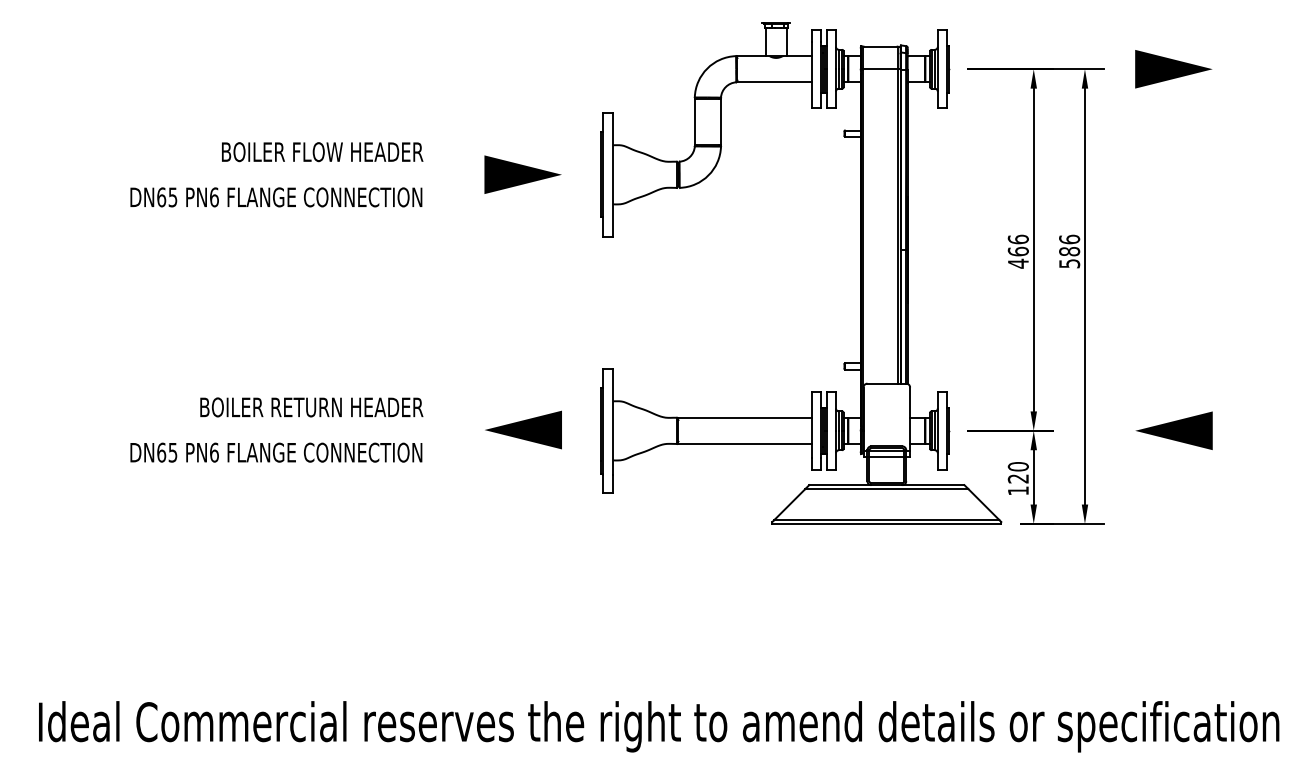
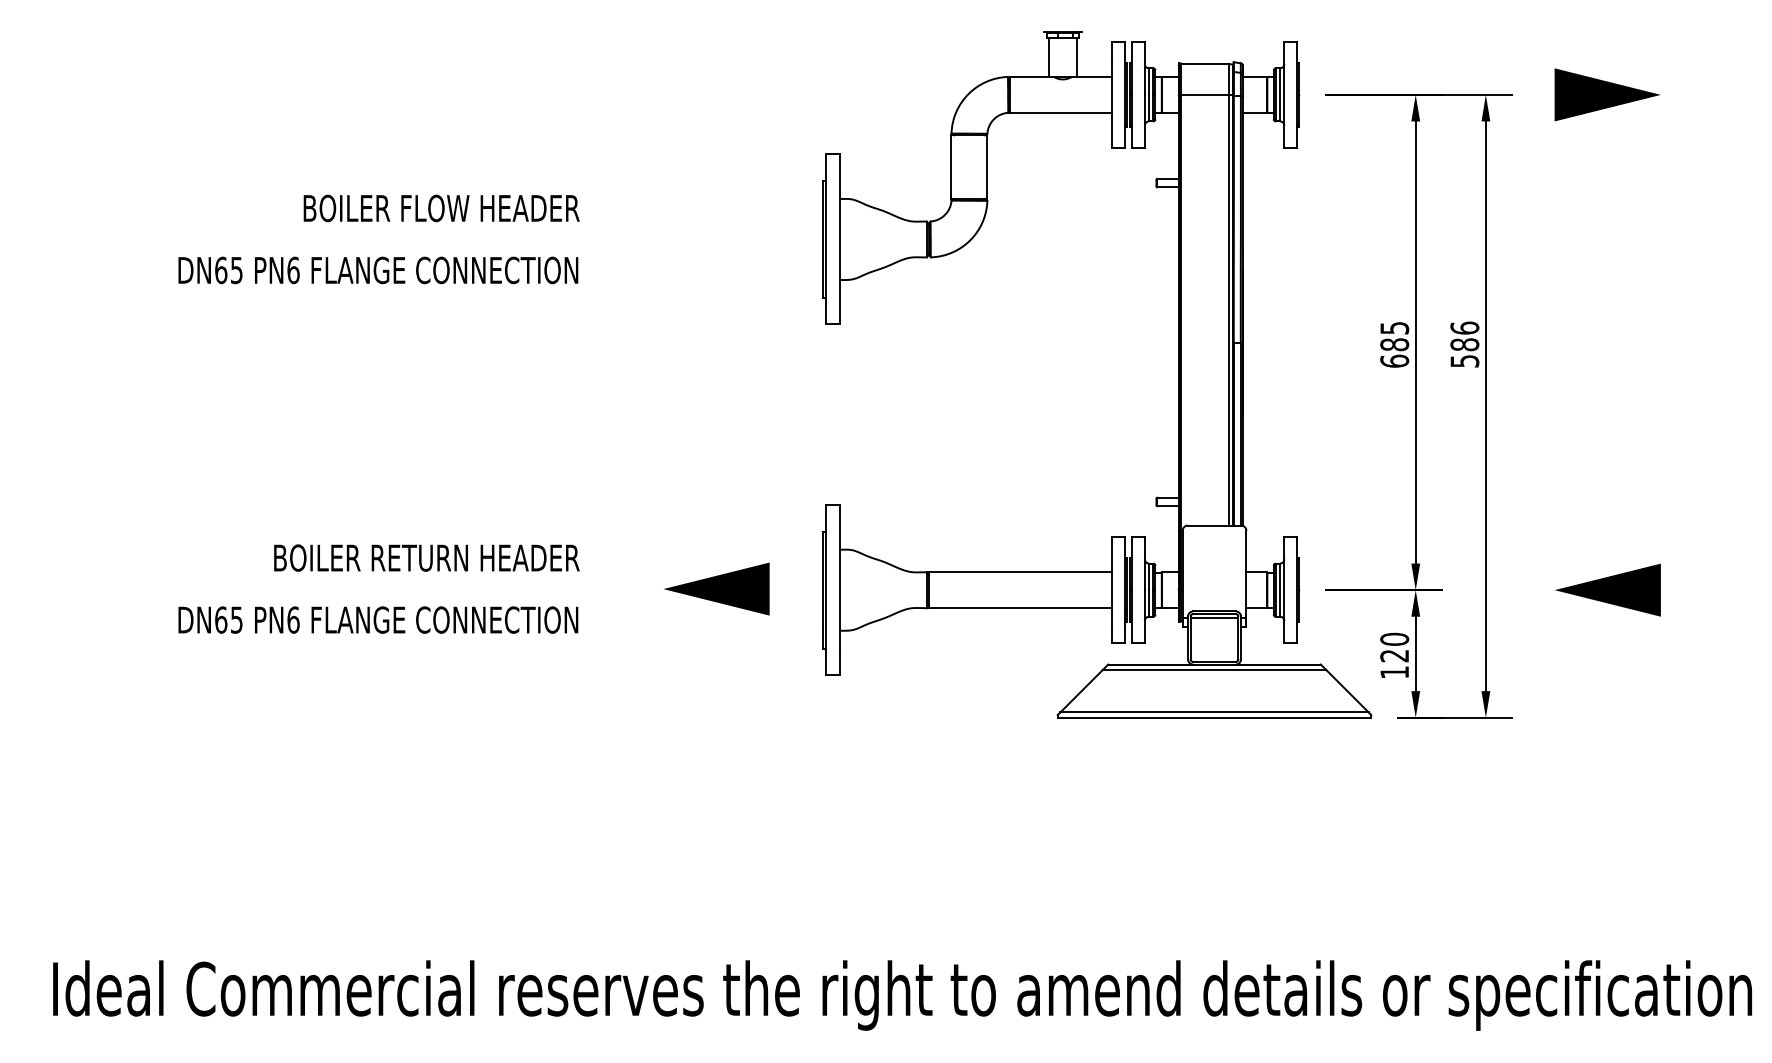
line: (522, 174) -> (715, 239), removed
text: (1018, 251) -> (1394, 344), 466 -> 685
line: (886, 457) -> (1214, 626), removed

